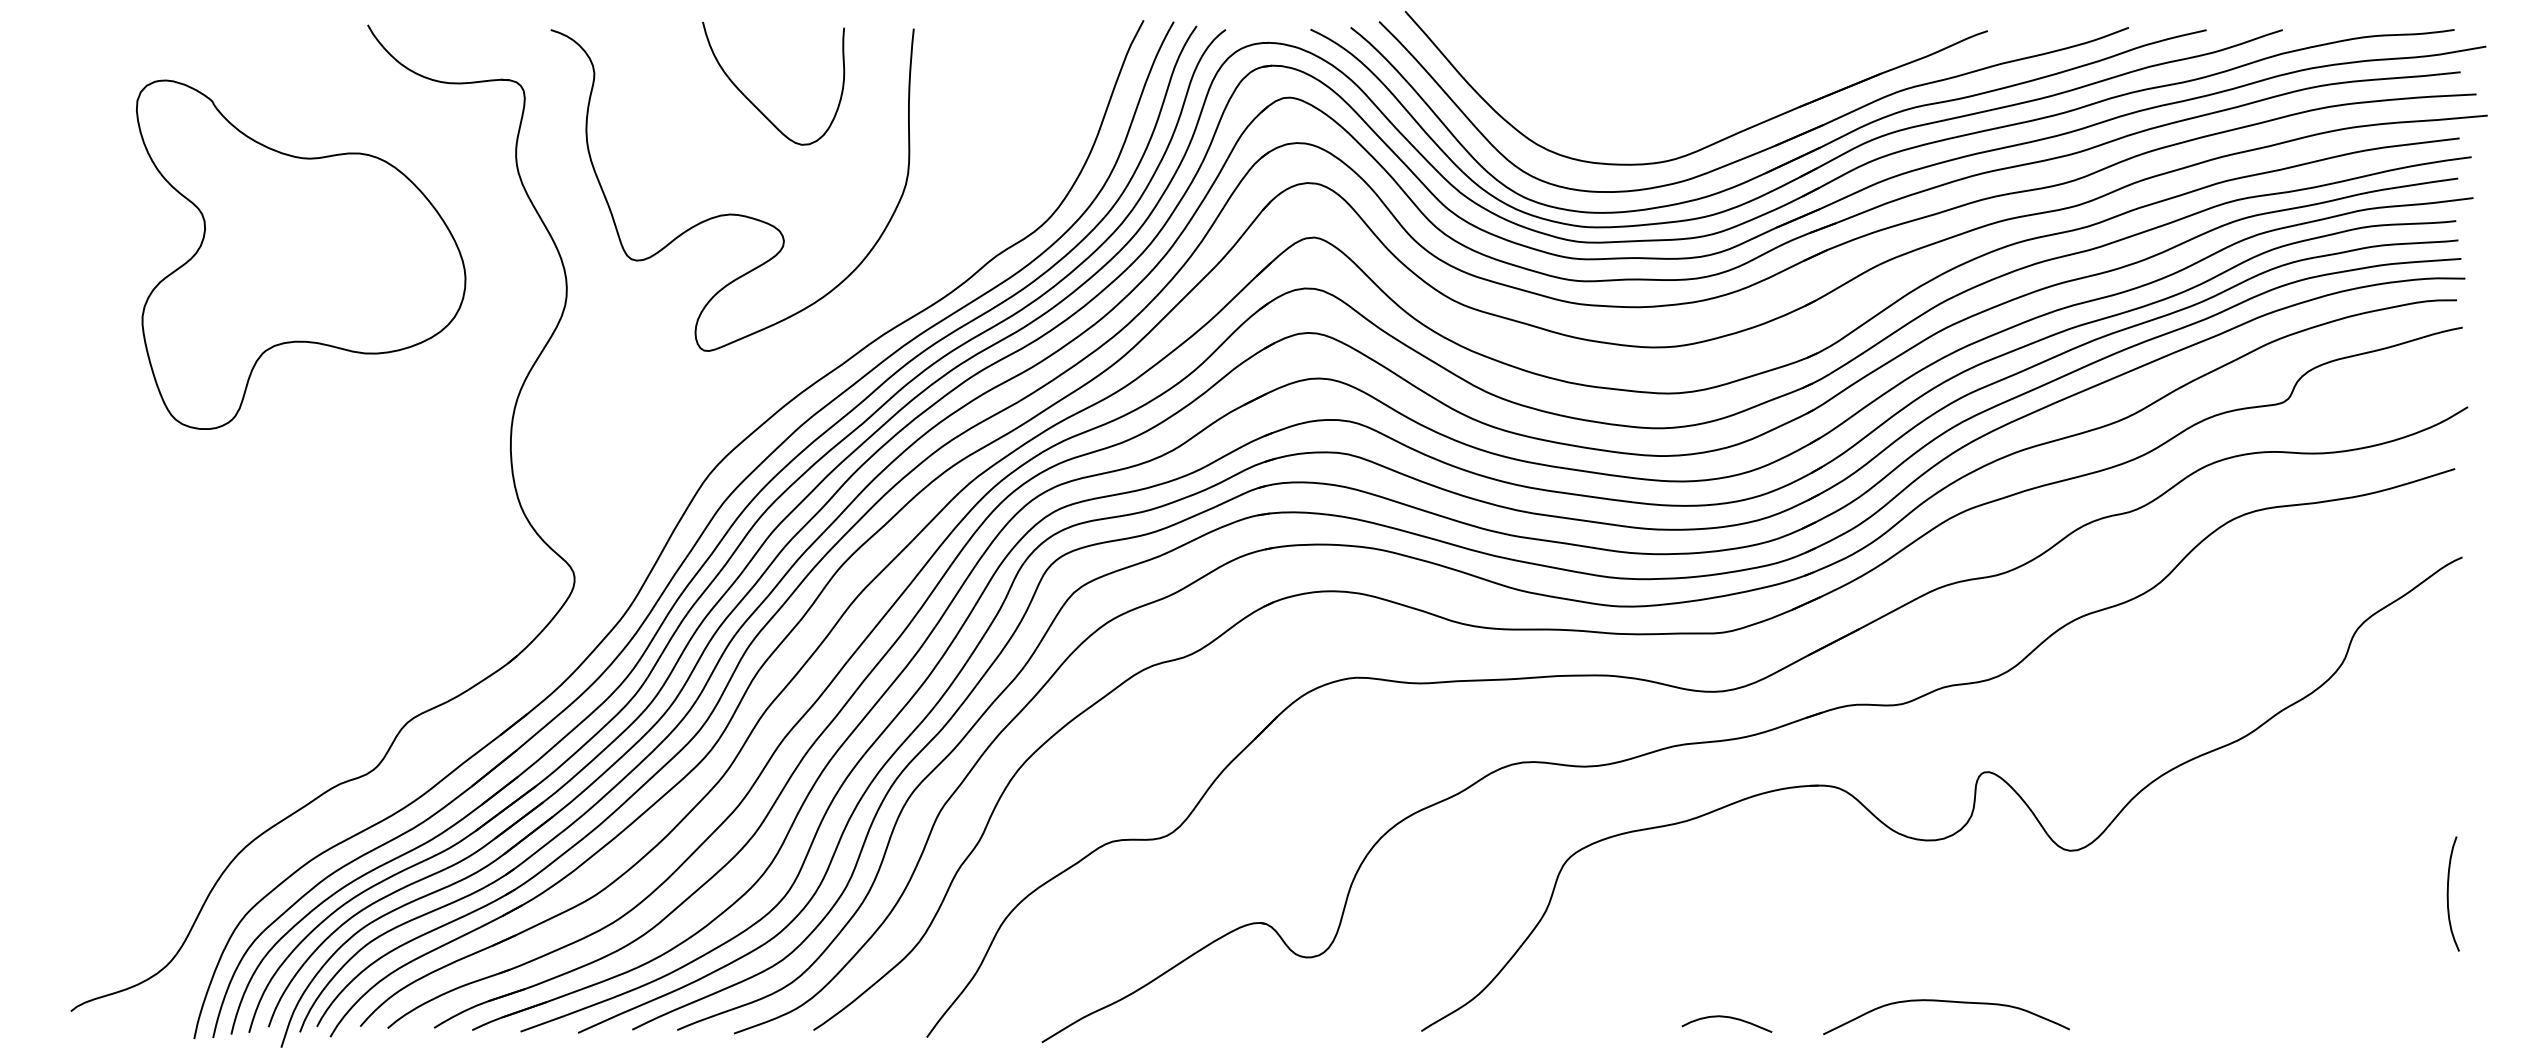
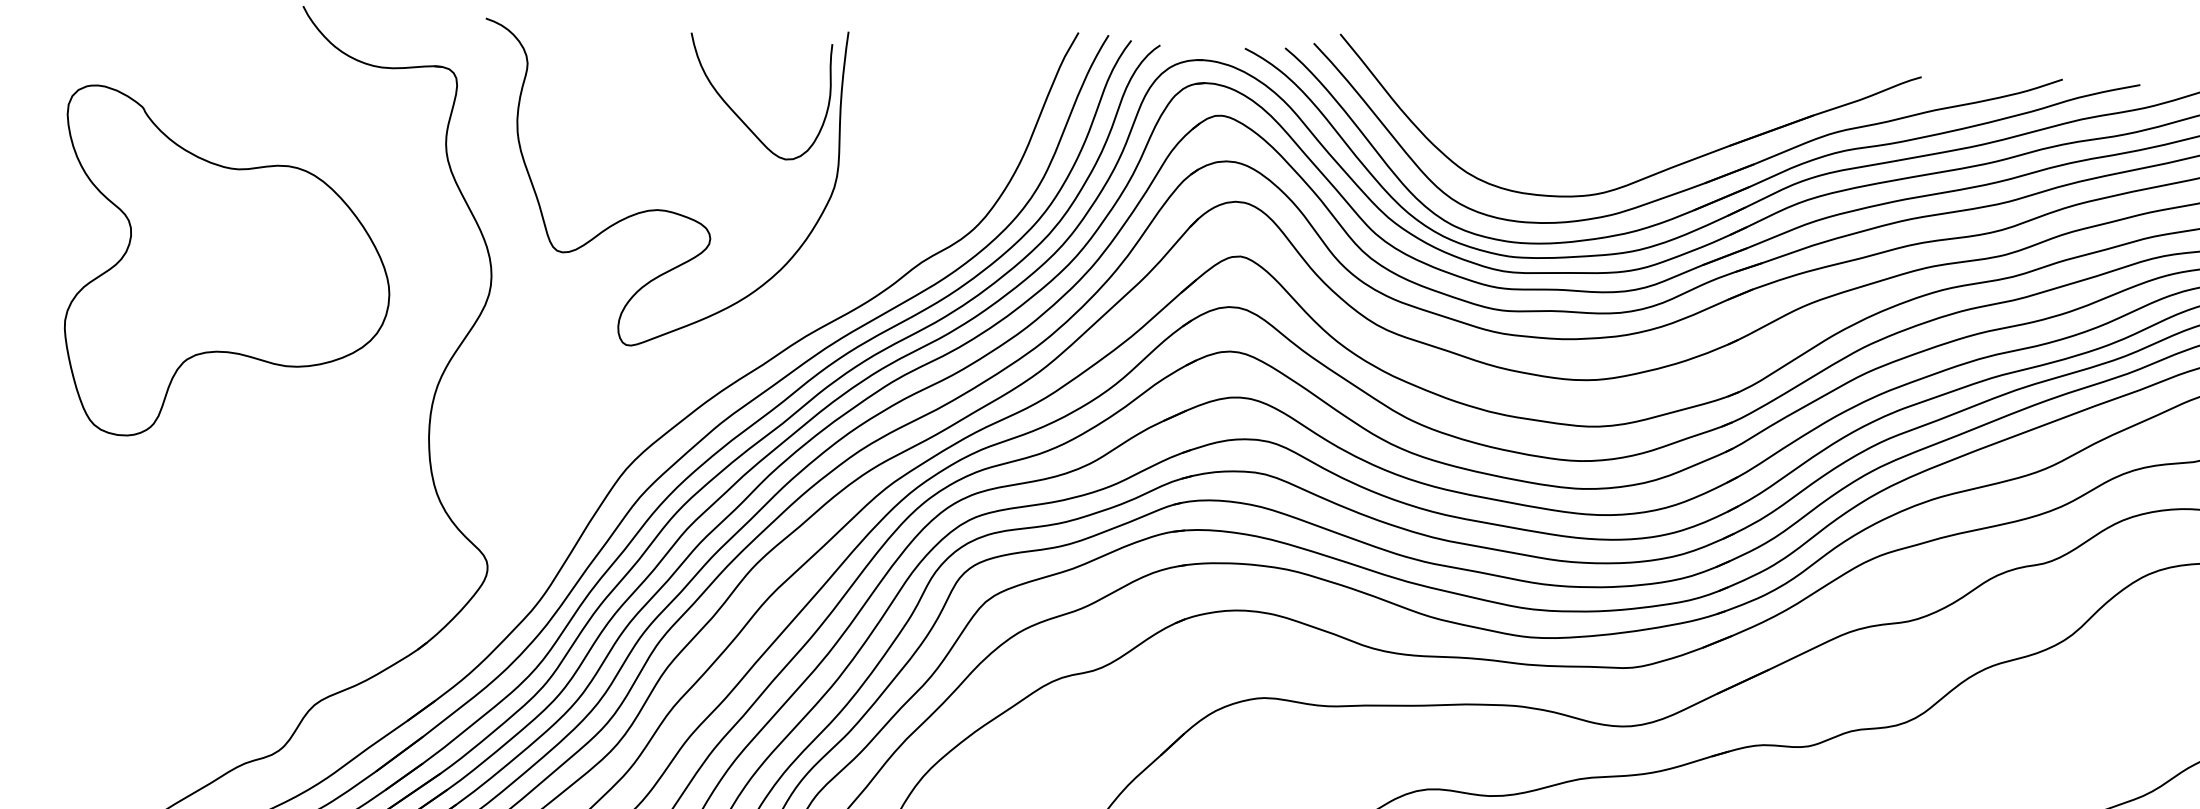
curve: (753, 103) -> (738, 116), moved
part: (301, 254) -> (226, 264), moved

